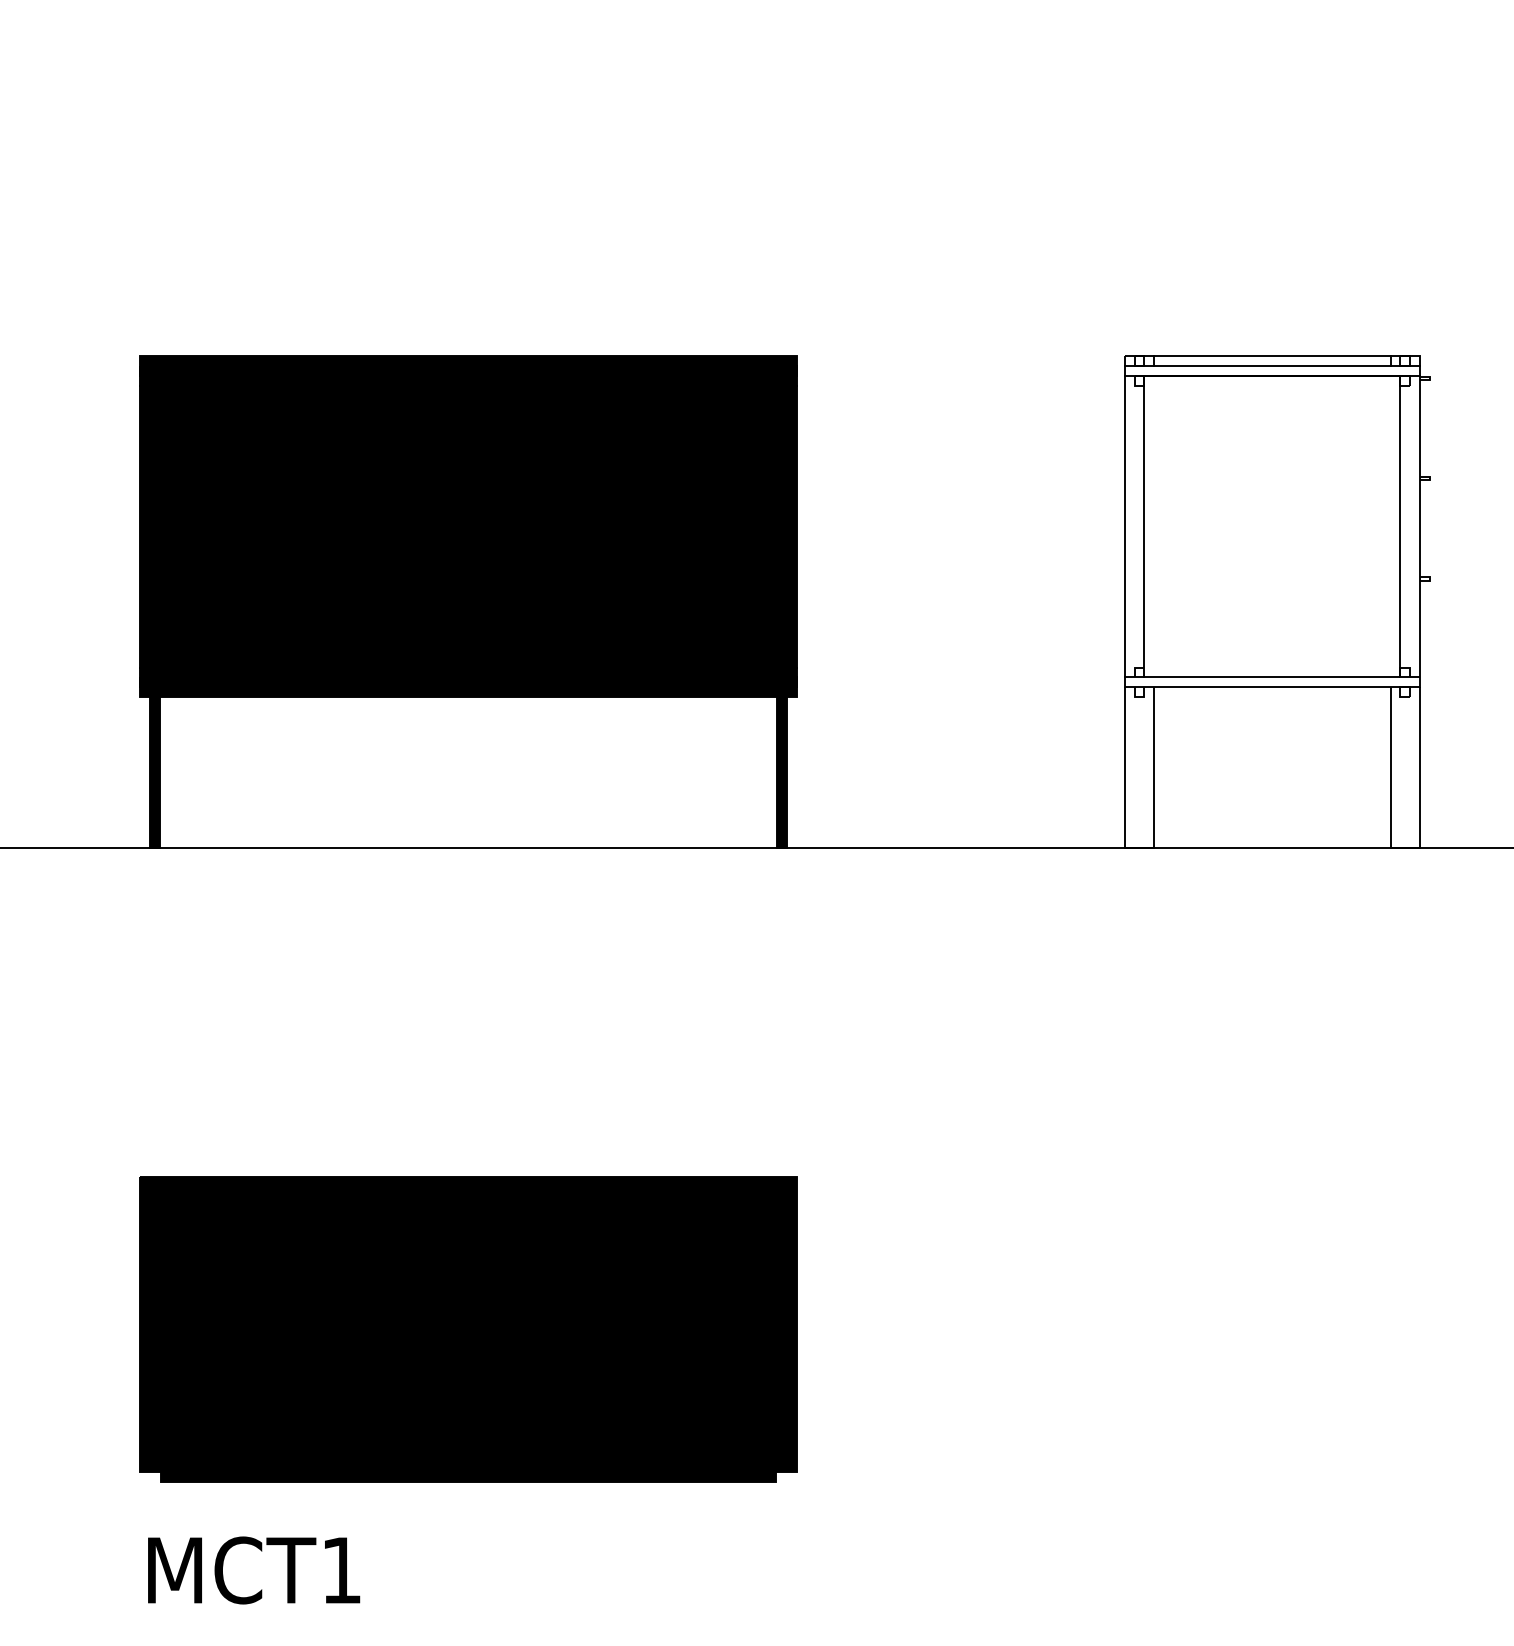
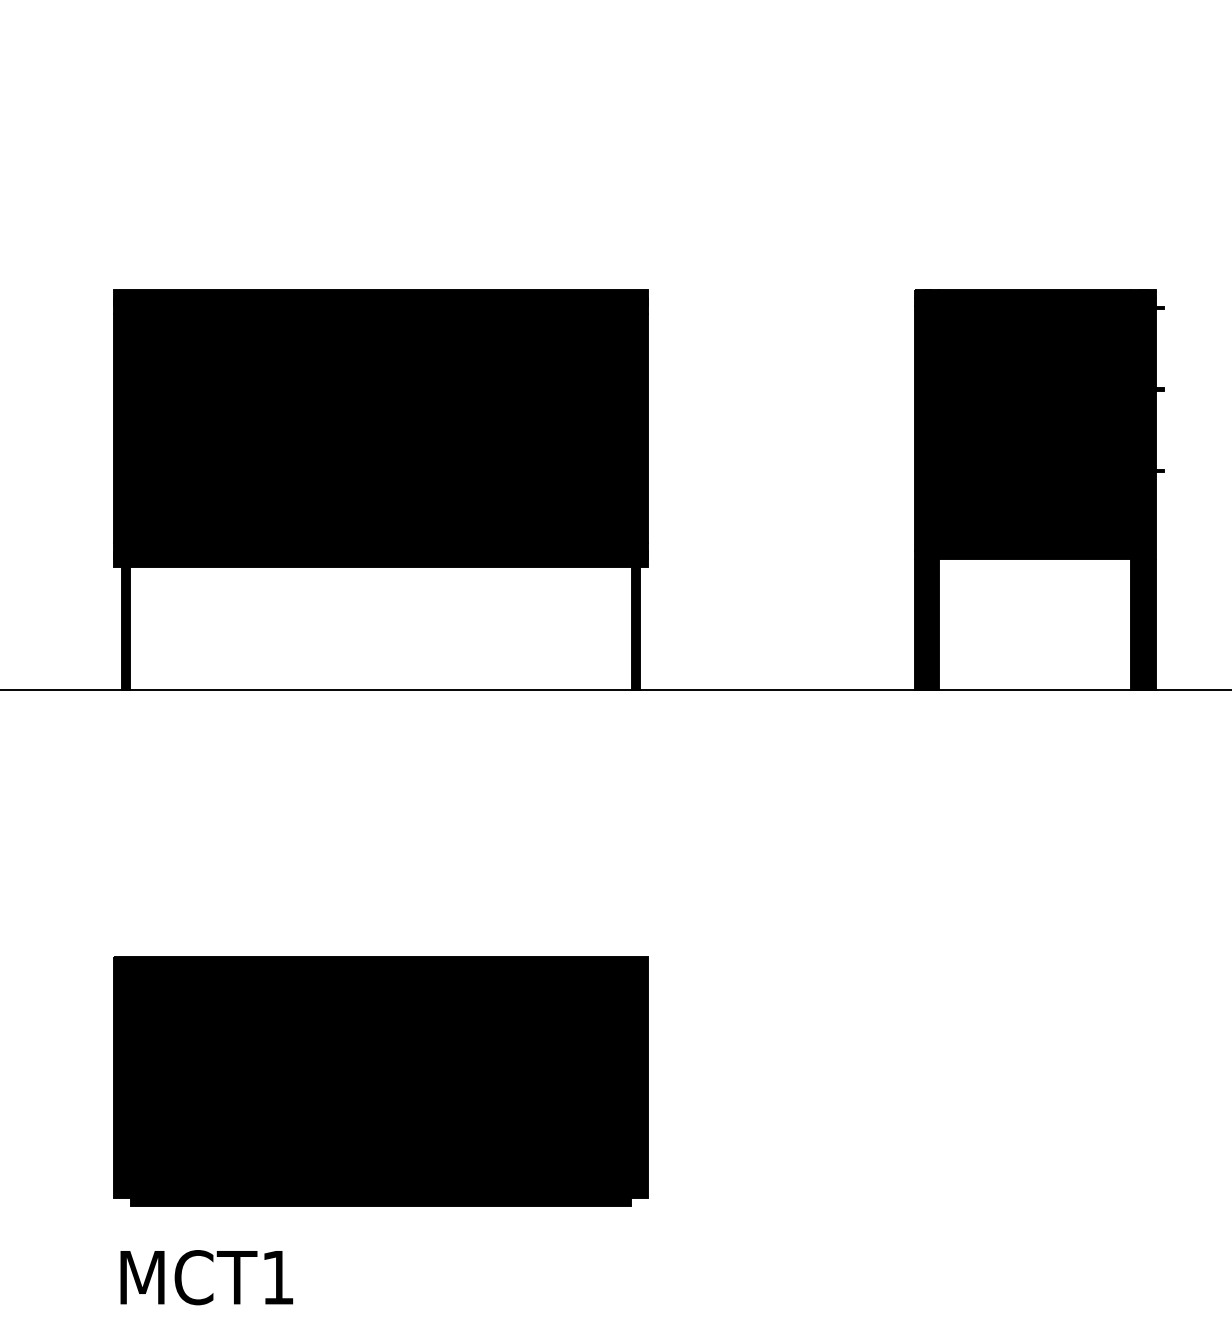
fill: (1277, 601) -> (1039, 489), added

